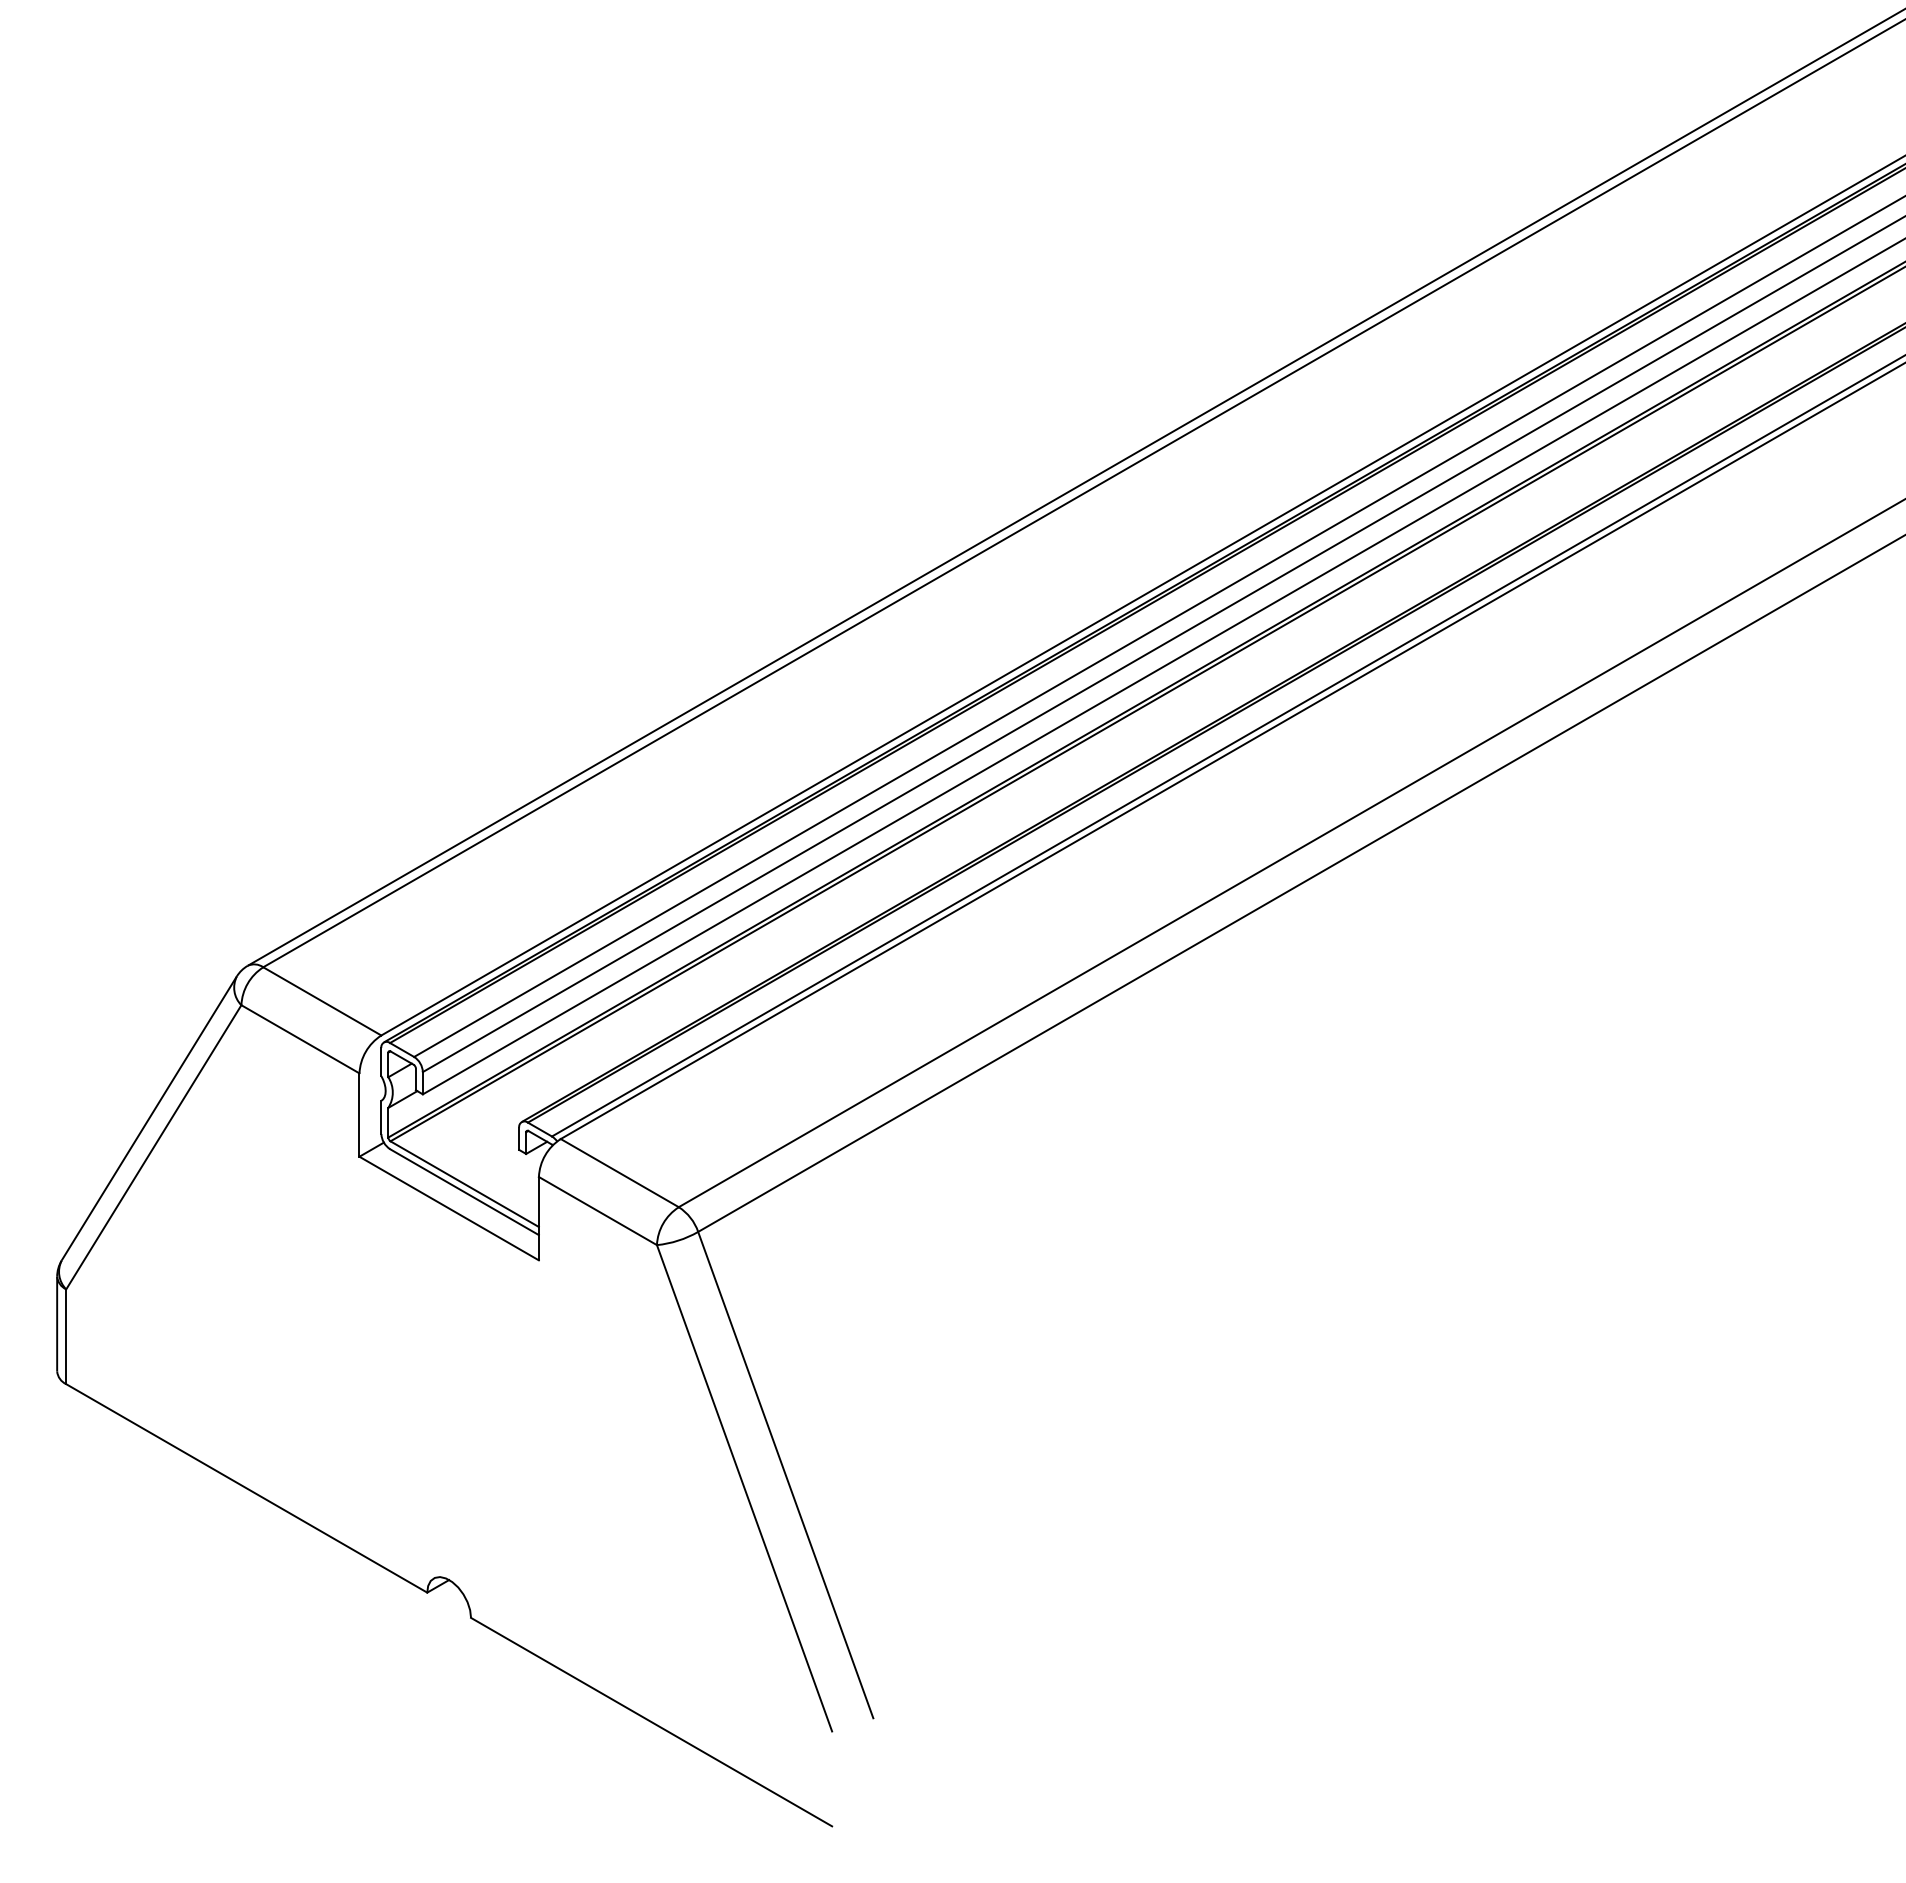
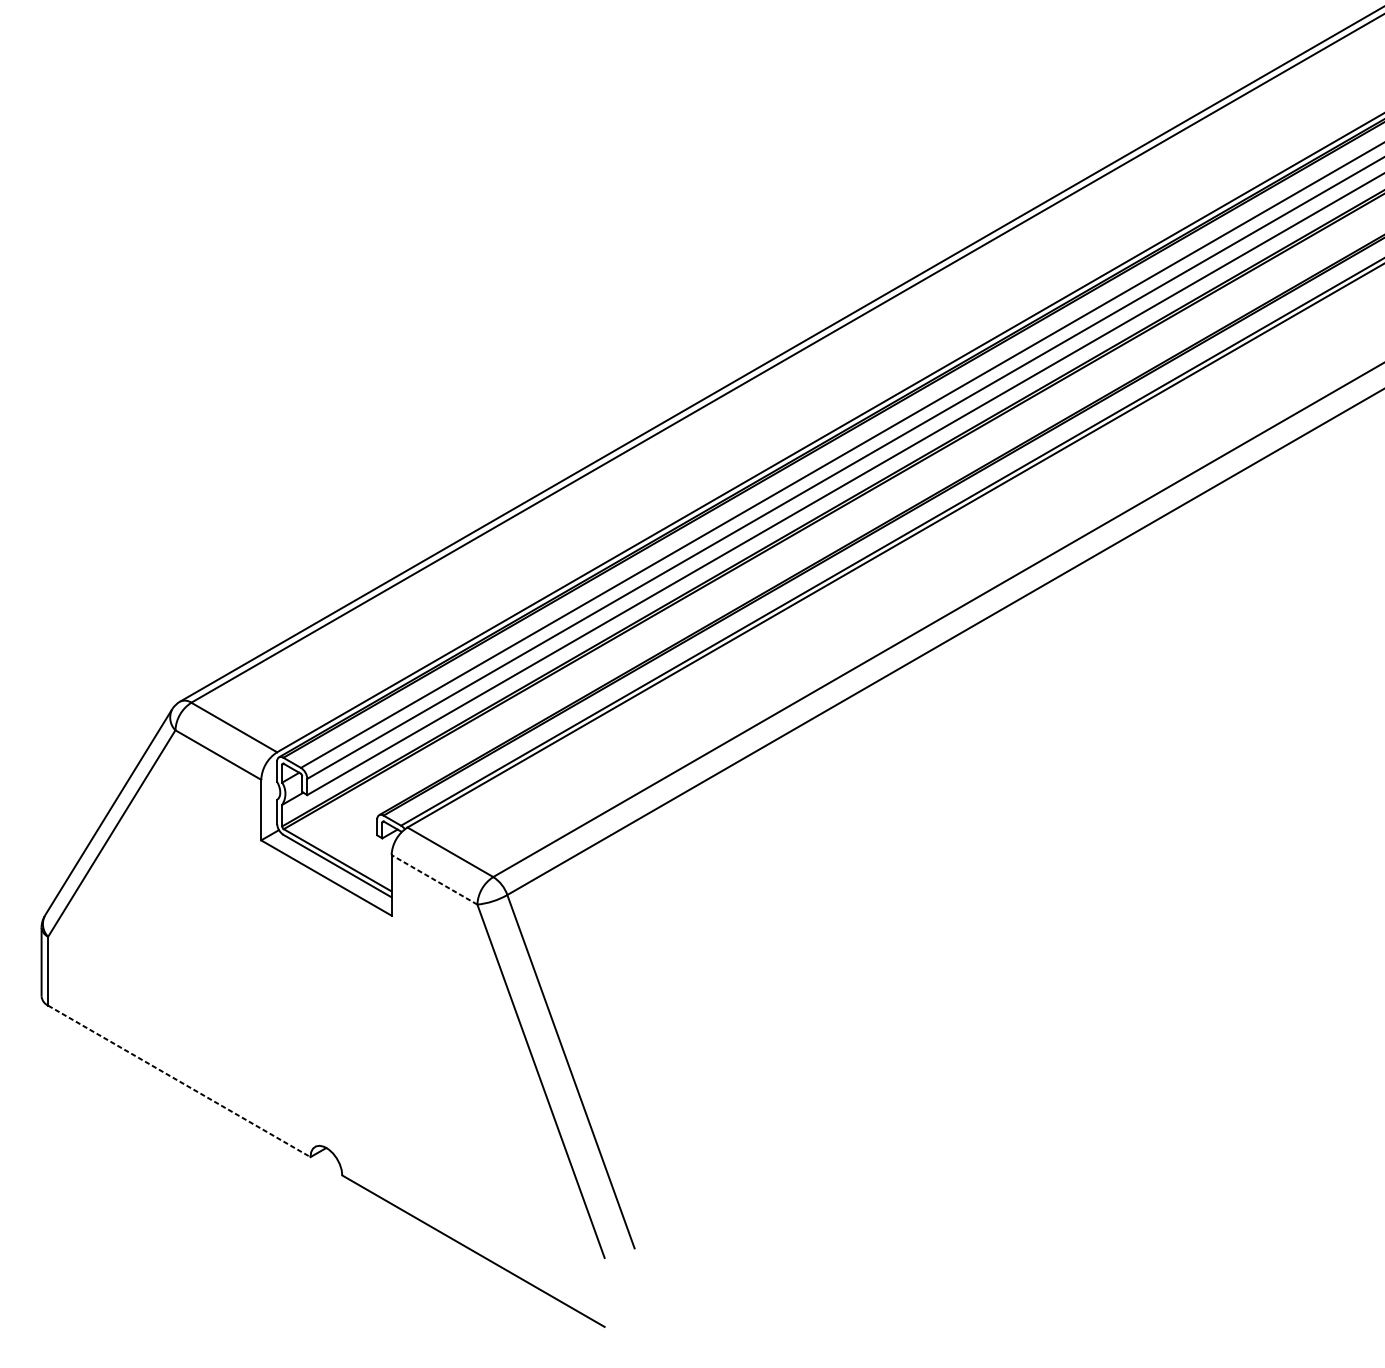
line: (597, 1210) -> (434, 879), solid -> dashed
line: (247, 1488) -> (179, 1081), solid -> dashed

